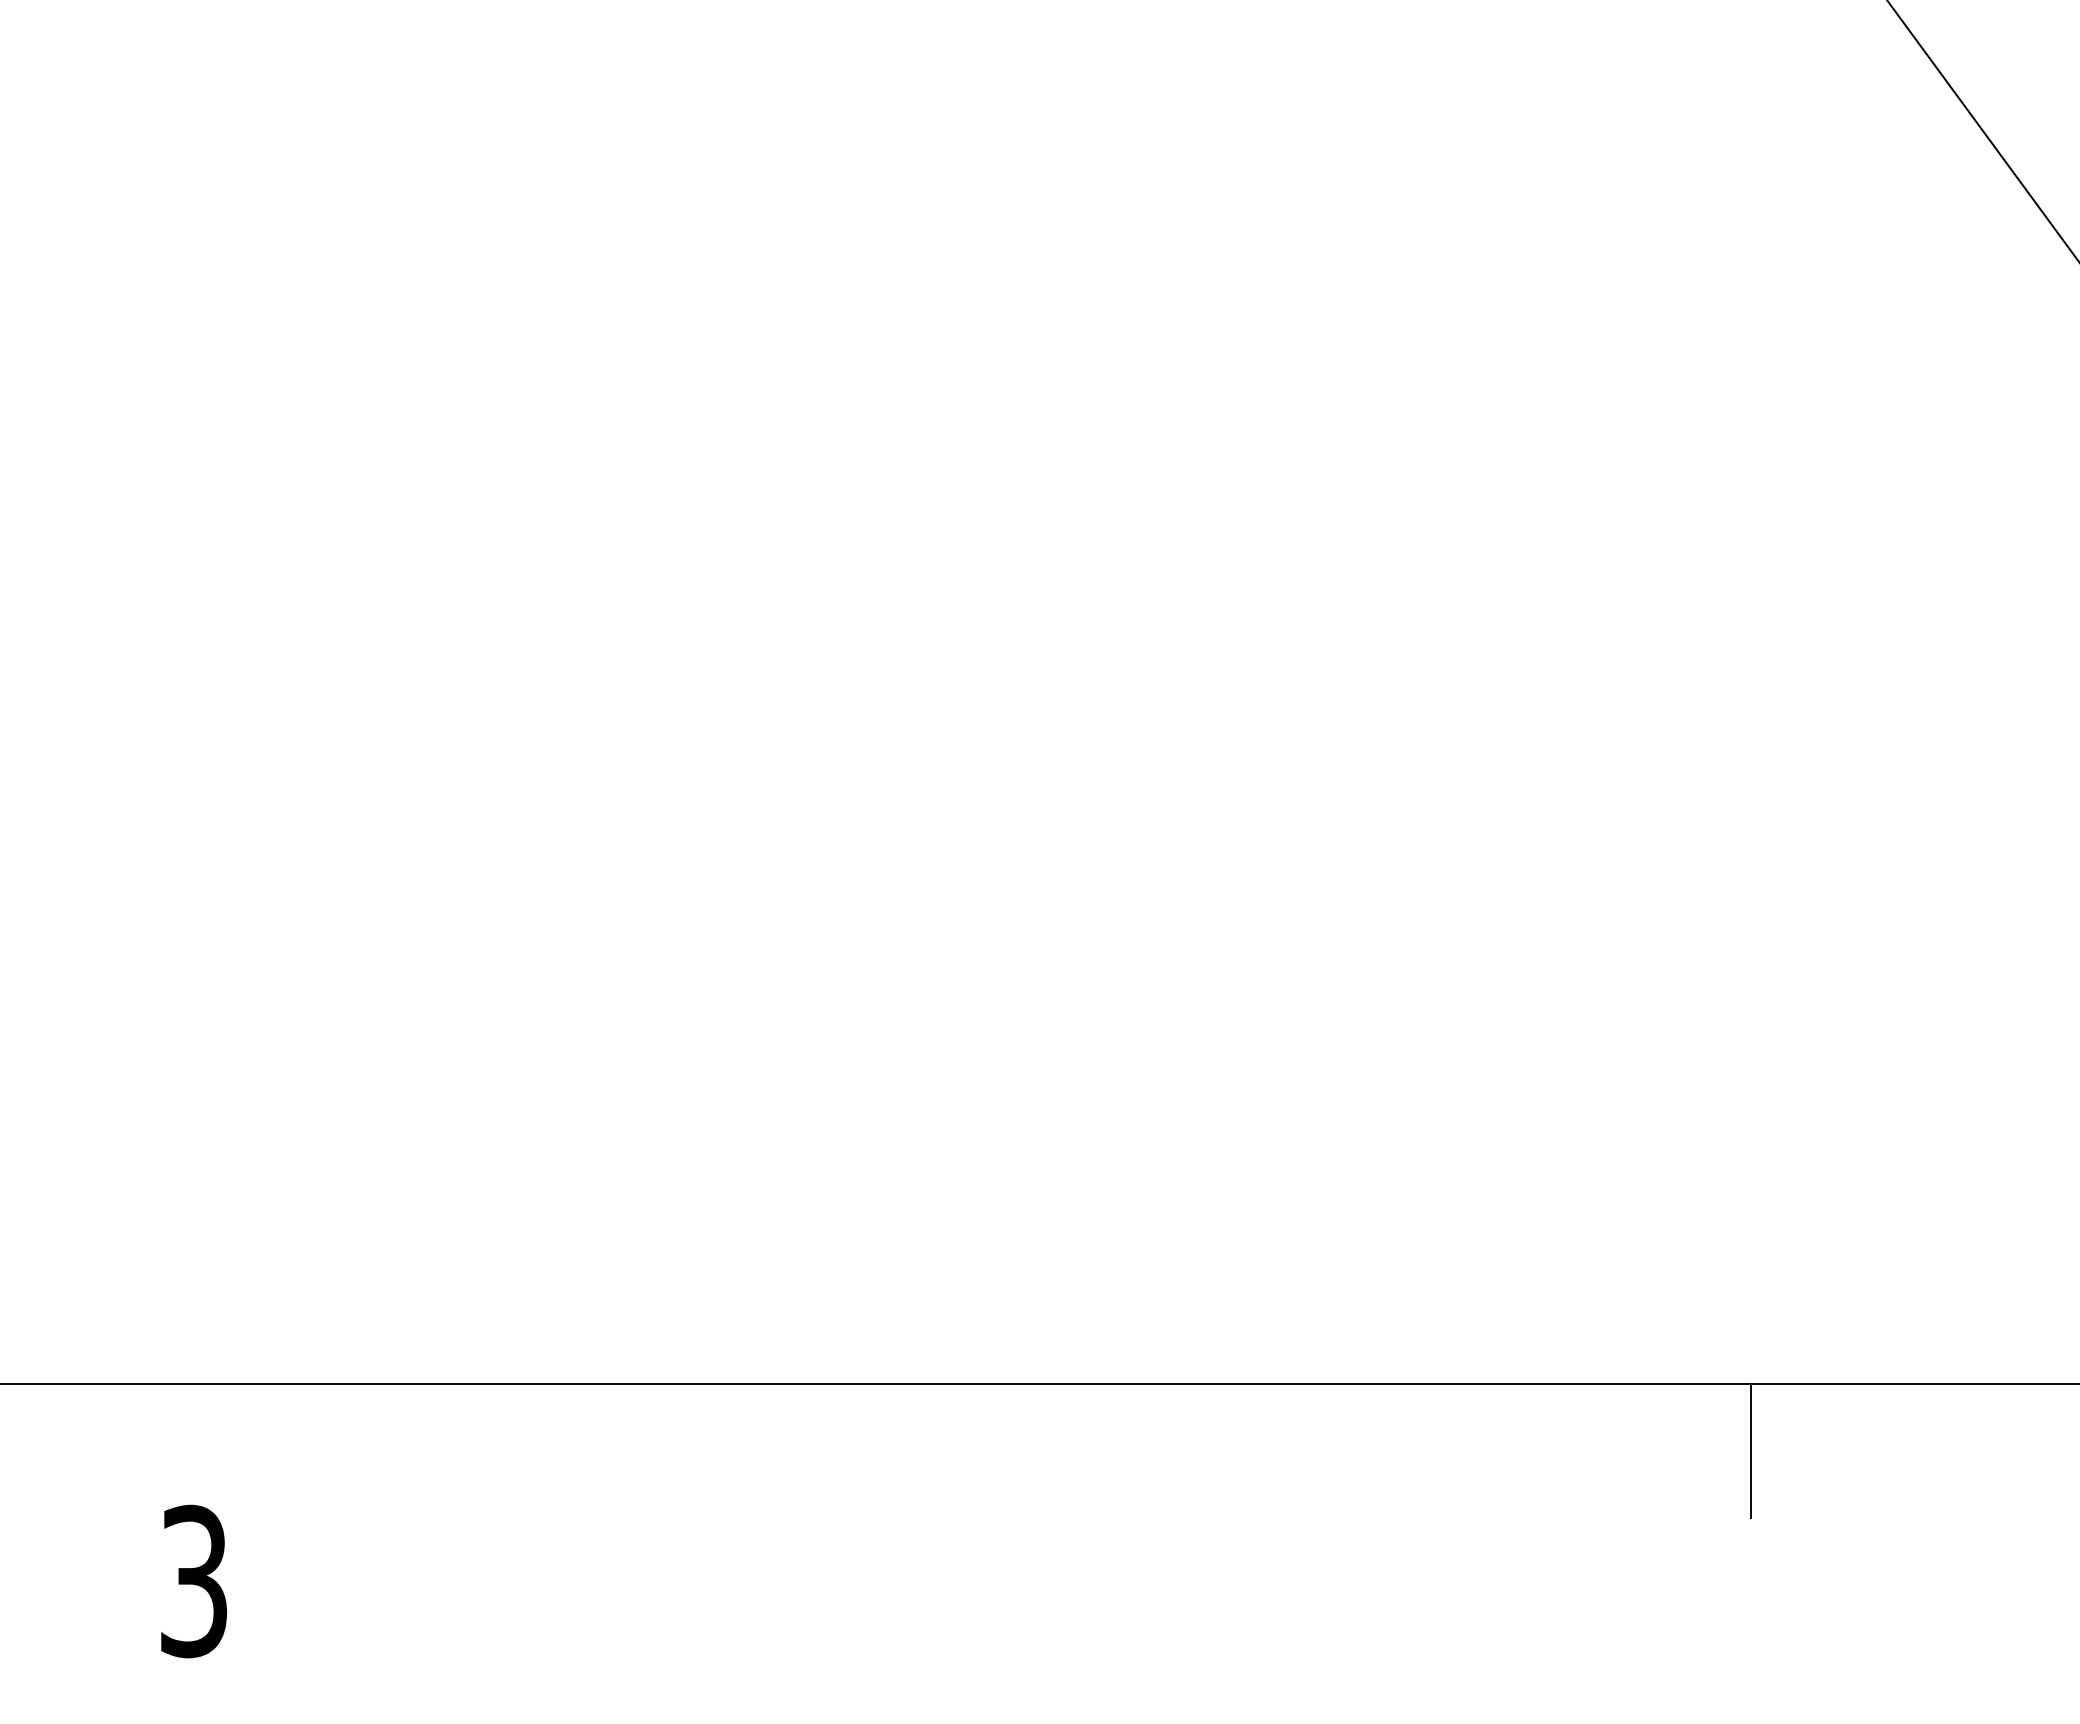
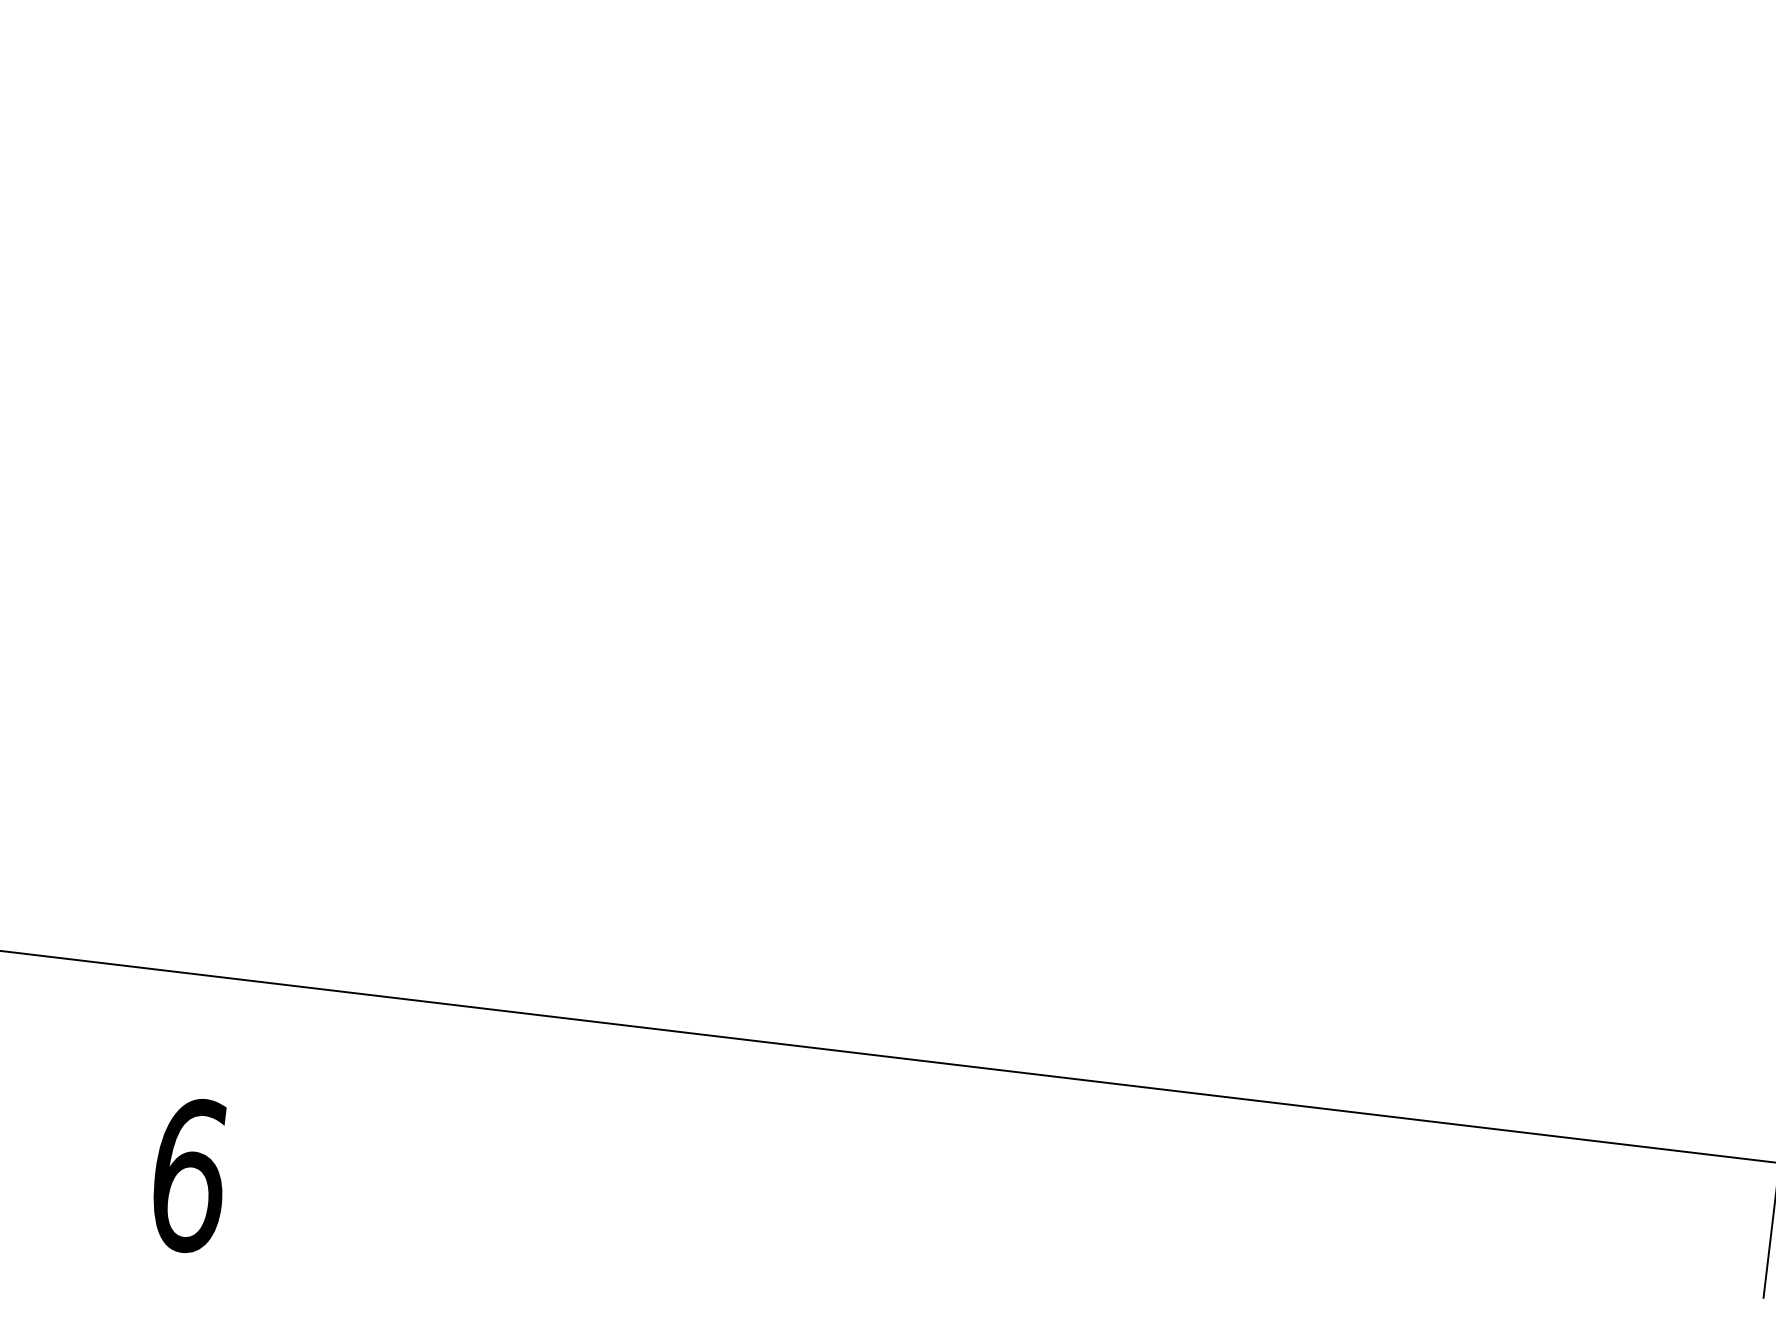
text: (194, 1581) -> (189, 1175), 3 -> 6

